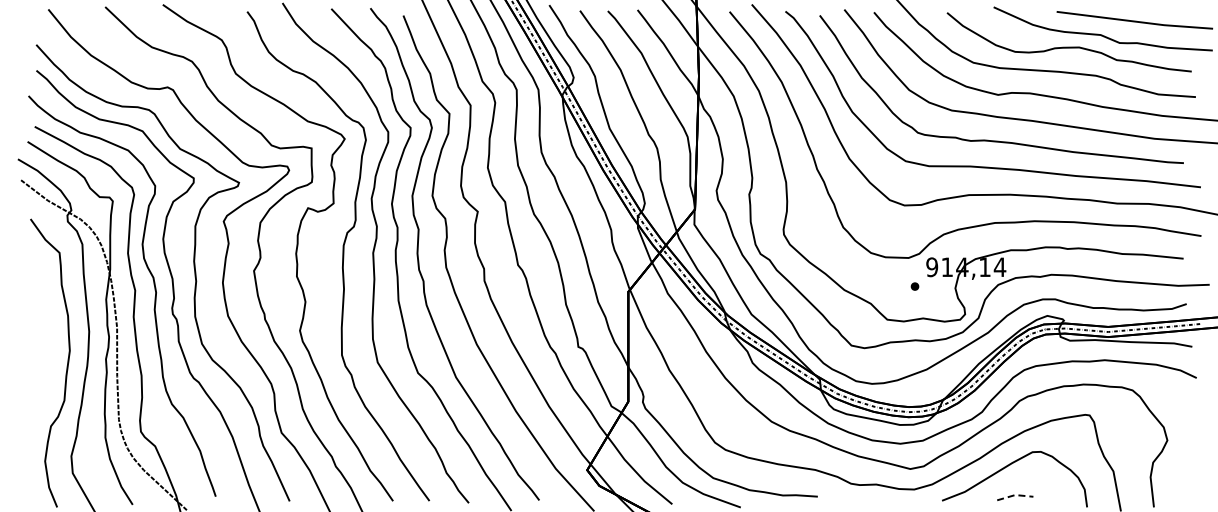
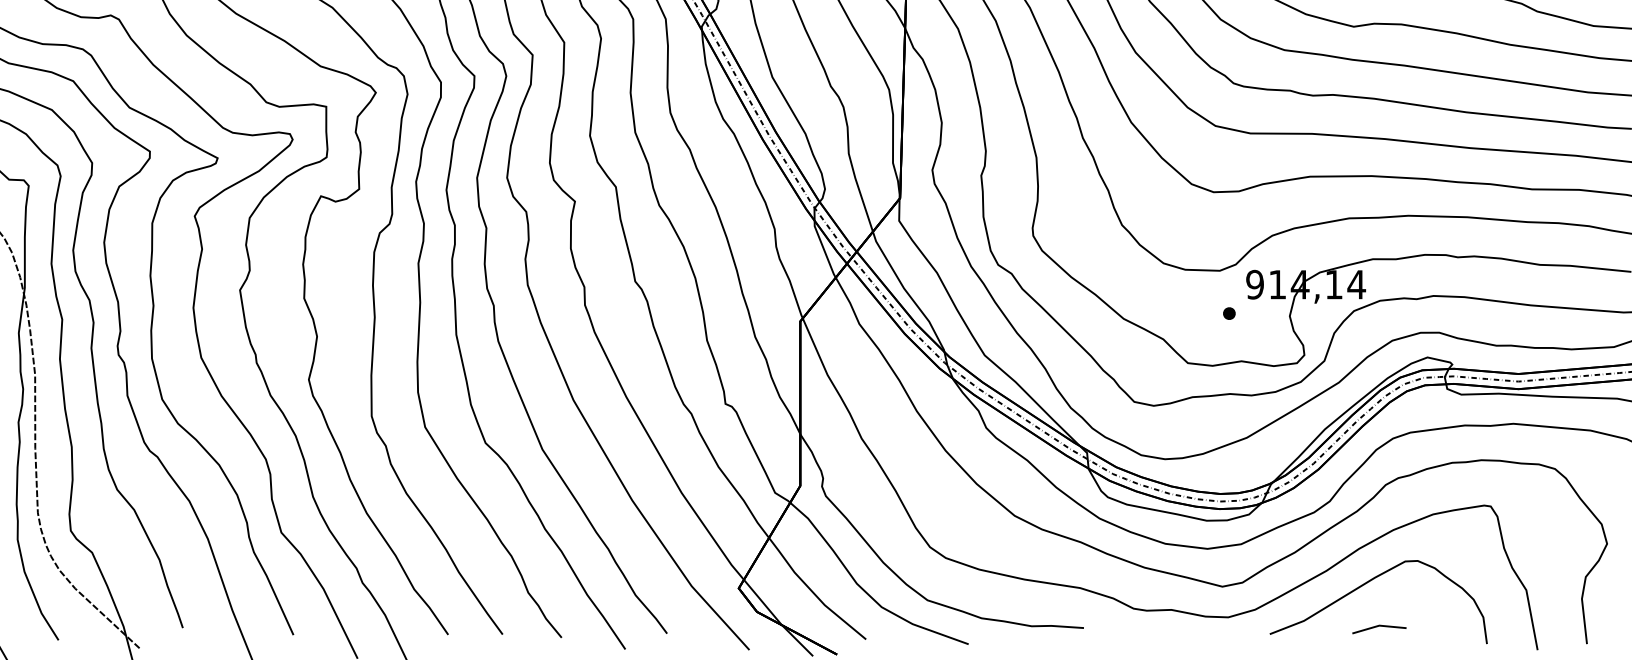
line: (1015, 495) -> (1379, 626), dashed -> solid

